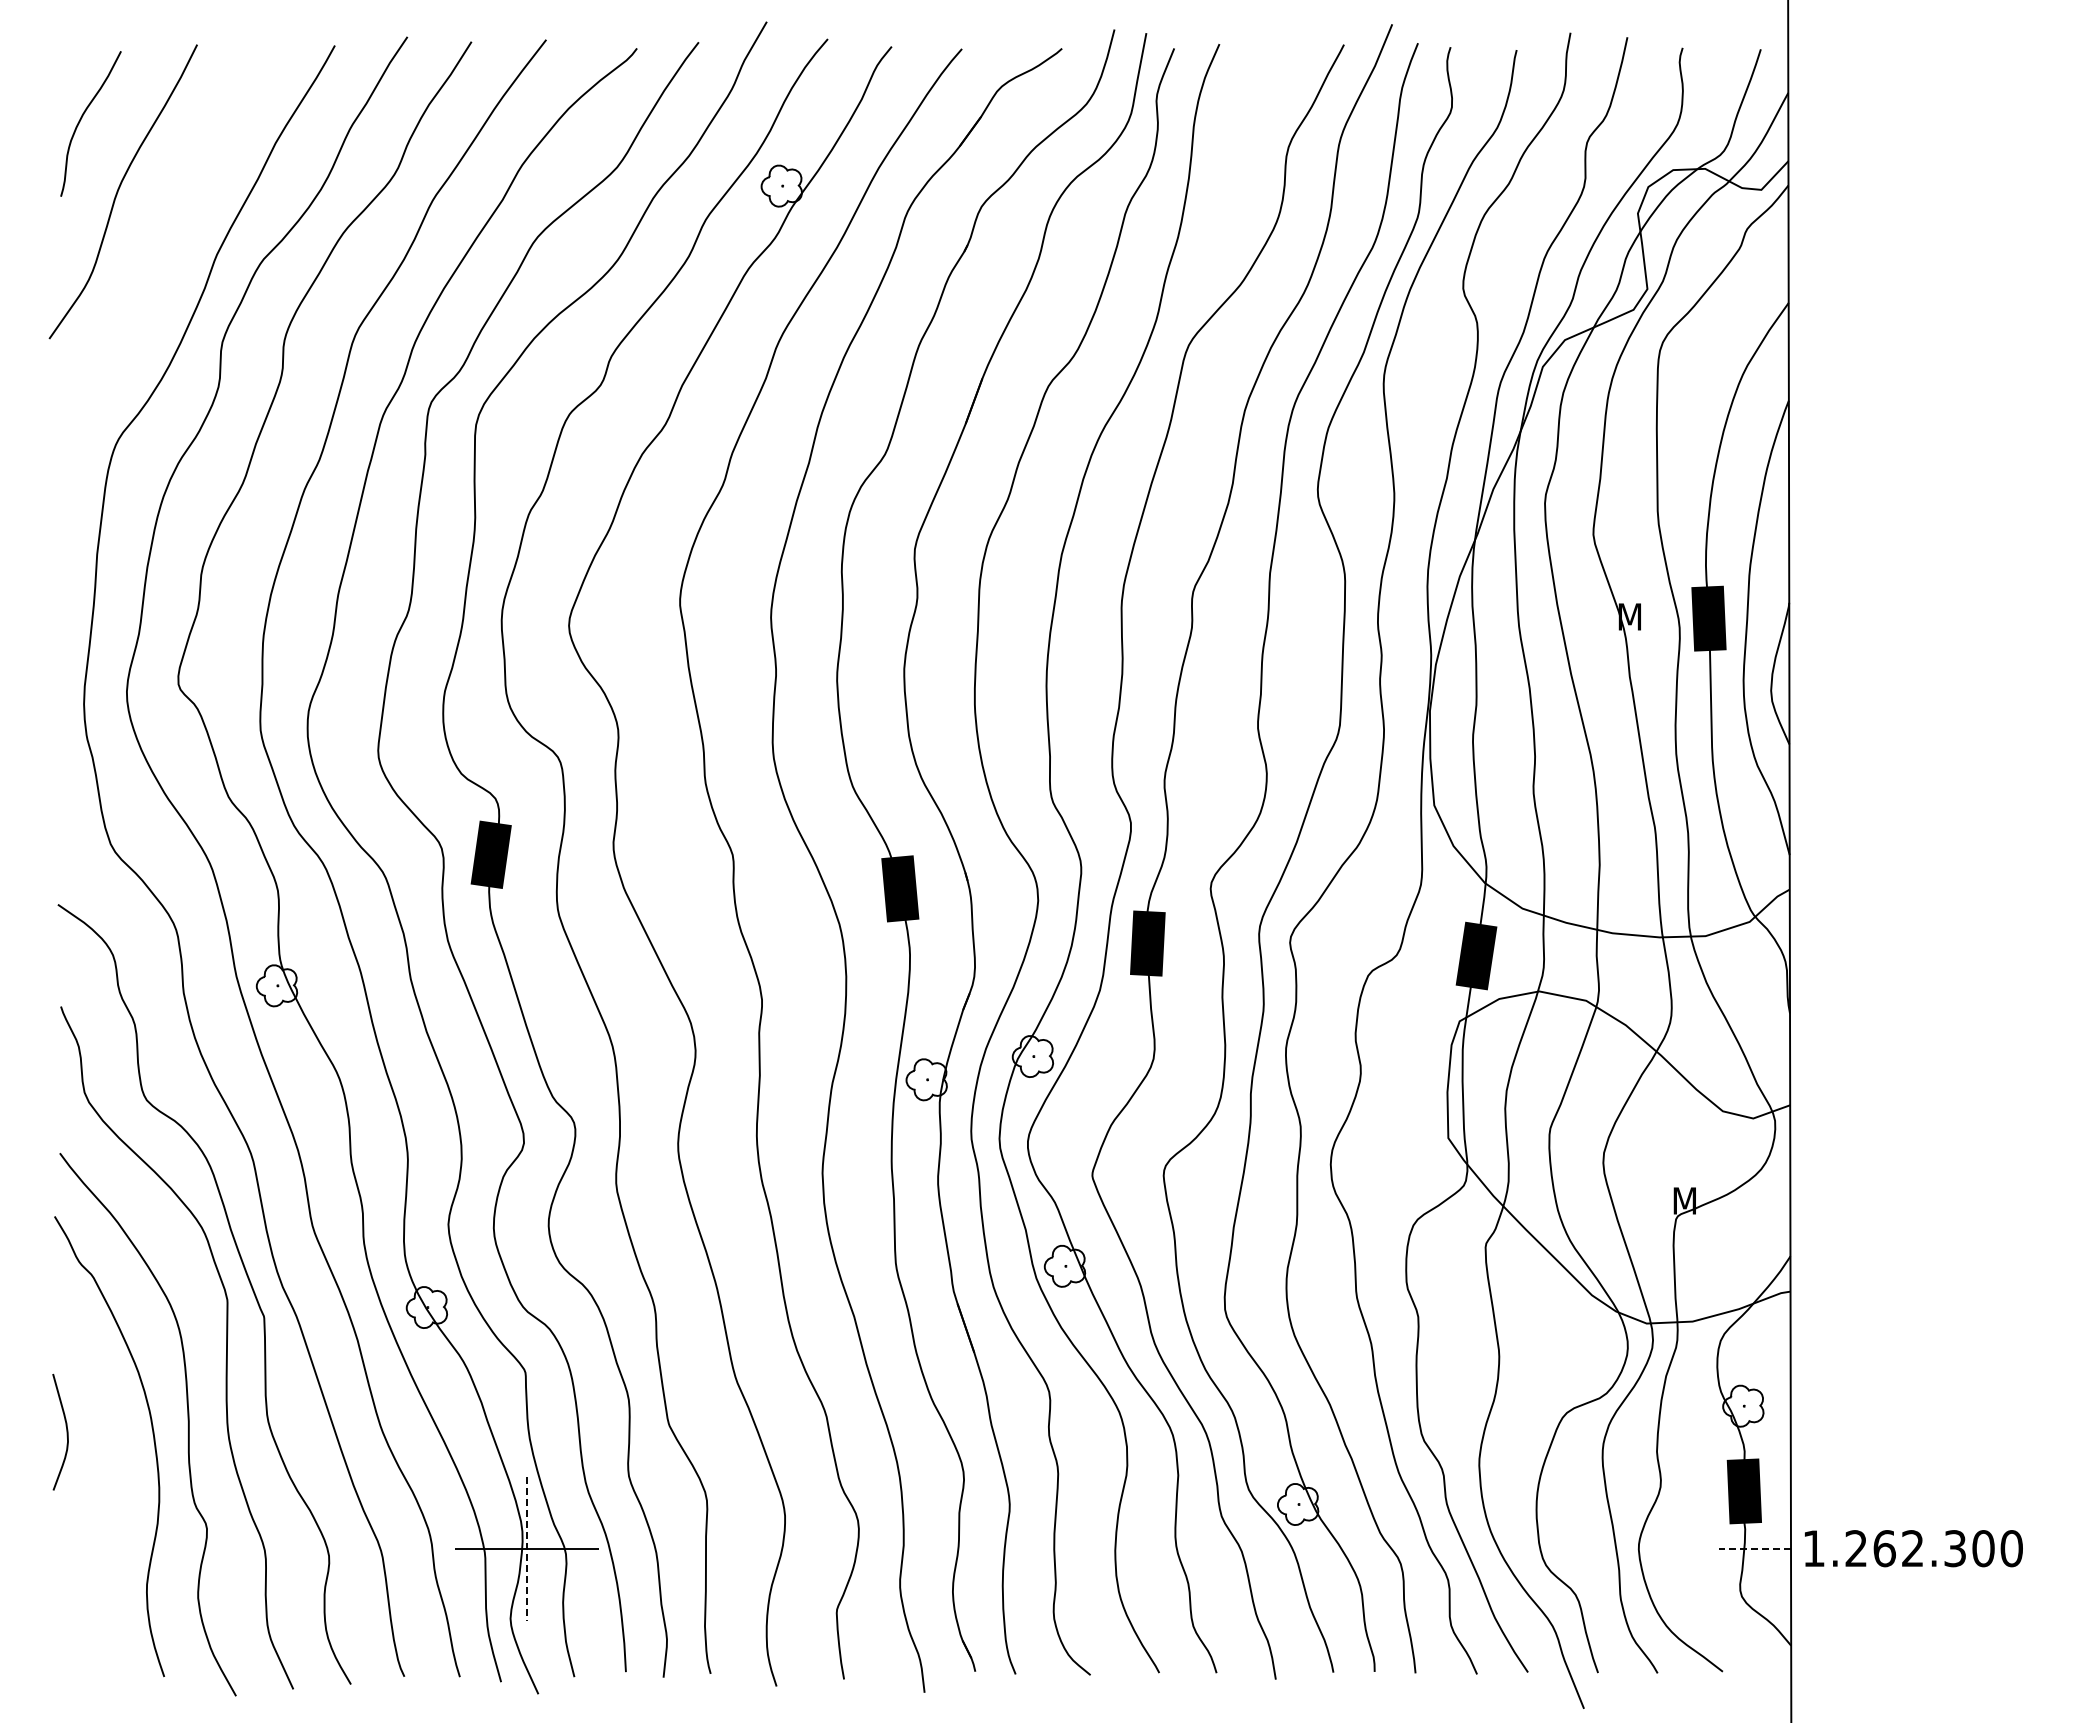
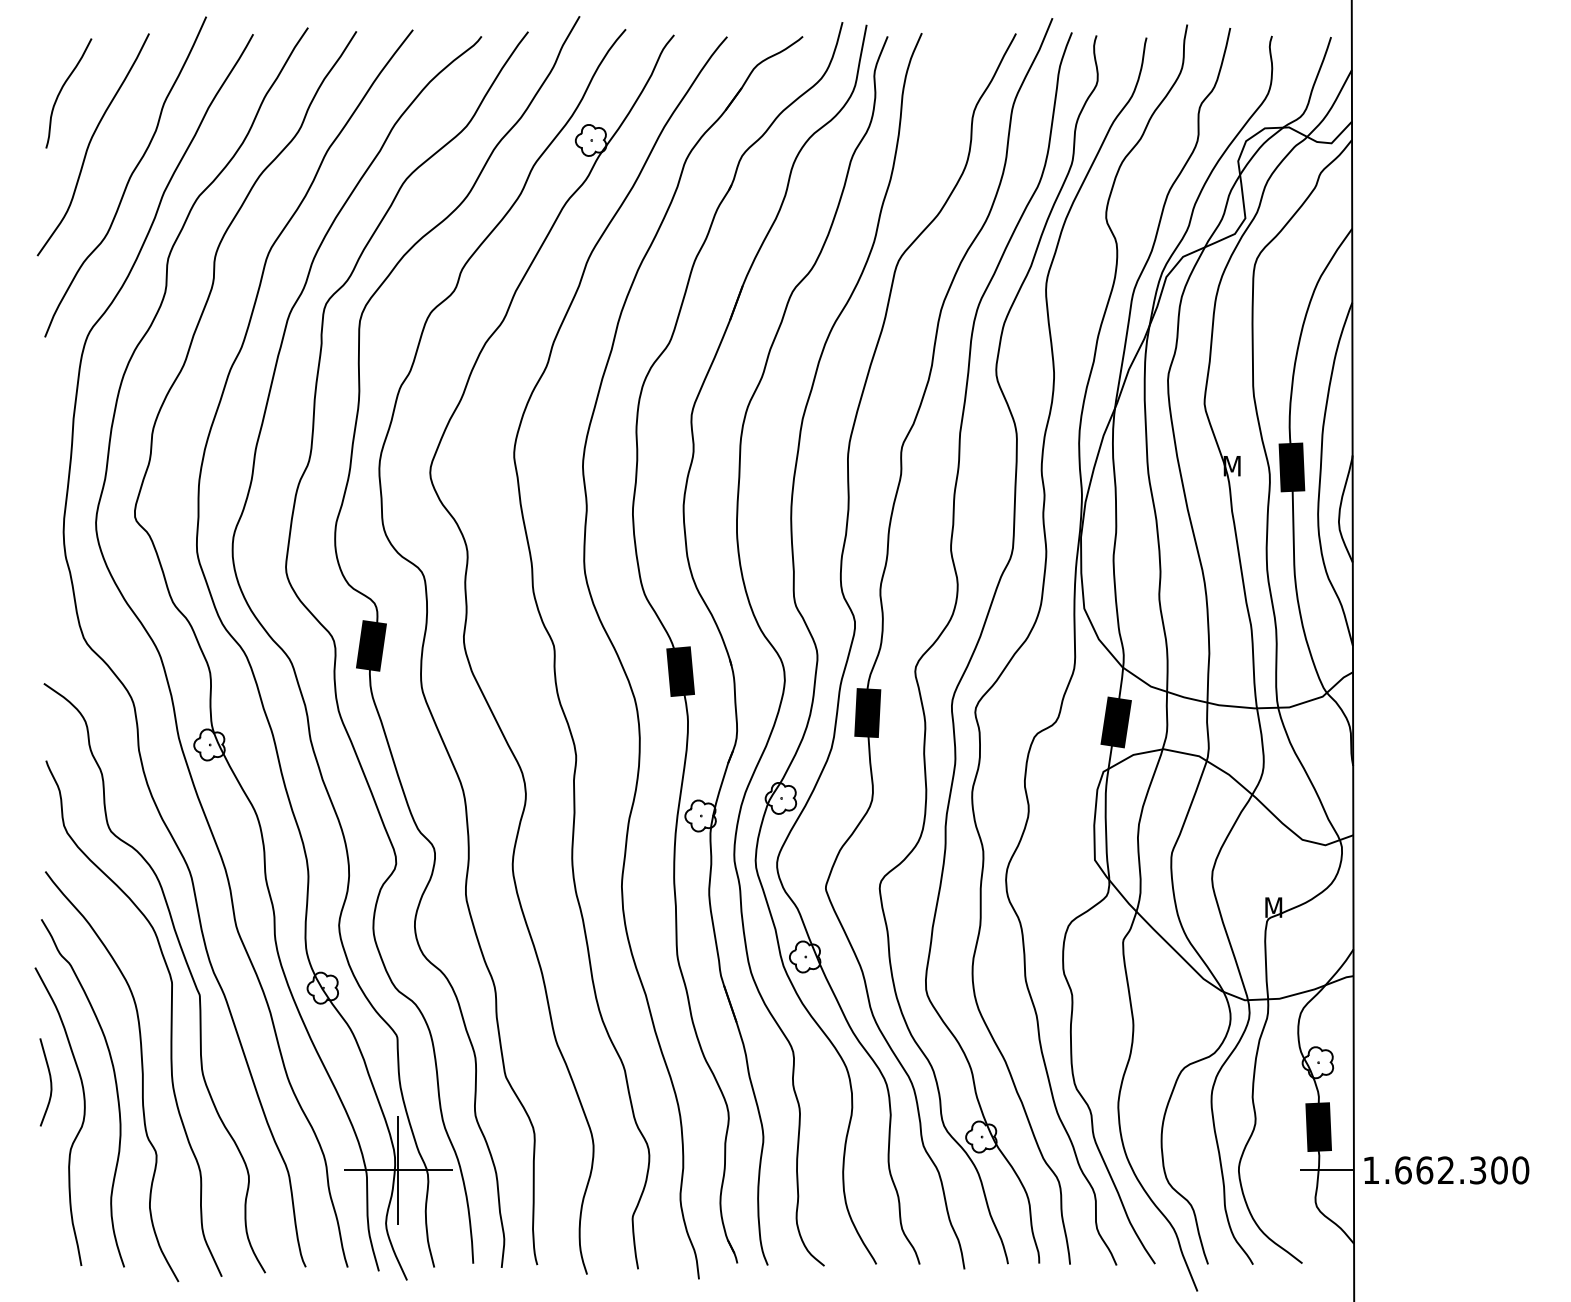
curve: (170, 236) -> (129, 178), added
curve: (108, 1485) -> (82, 1122), added
line: (526, 1548) -> (398, 1170), dashed -> solid
line: (1755, 1548) -> (1327, 1170), dashed -> solid
text: (1856, 1548) -> (1403, 1170), 1.262.300 -> 1.662.300

